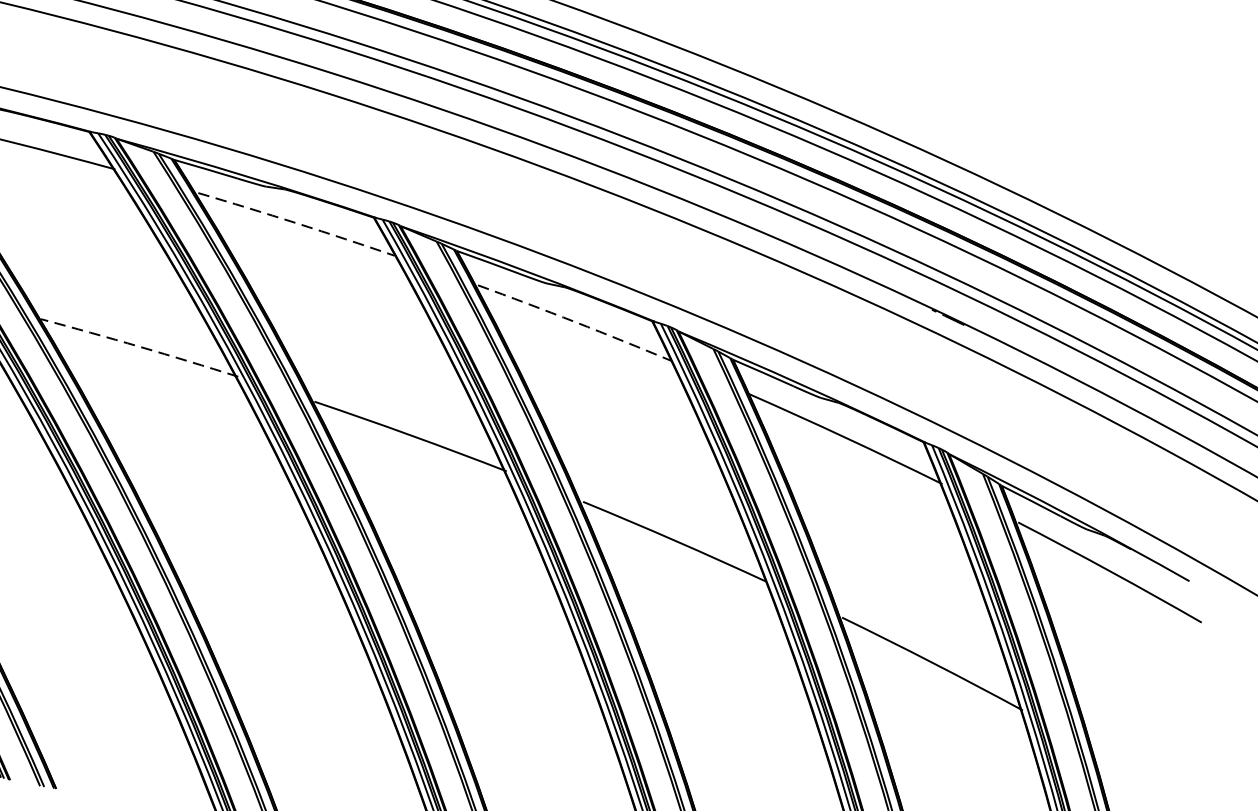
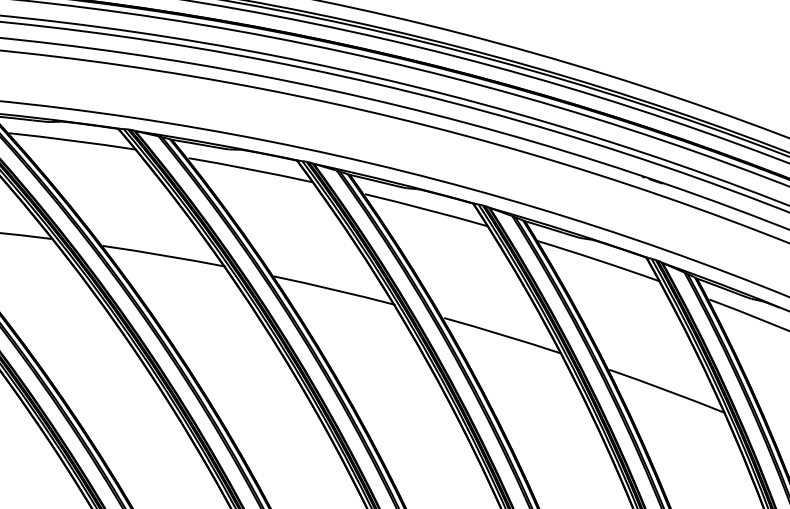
arc: (296, 223) -> (250, 169), dashed -> solid
arc: (575, 321) -> (426, 209), dashed -> solid
arc: (140, 346) -> (164, 255), dashed -> solid

